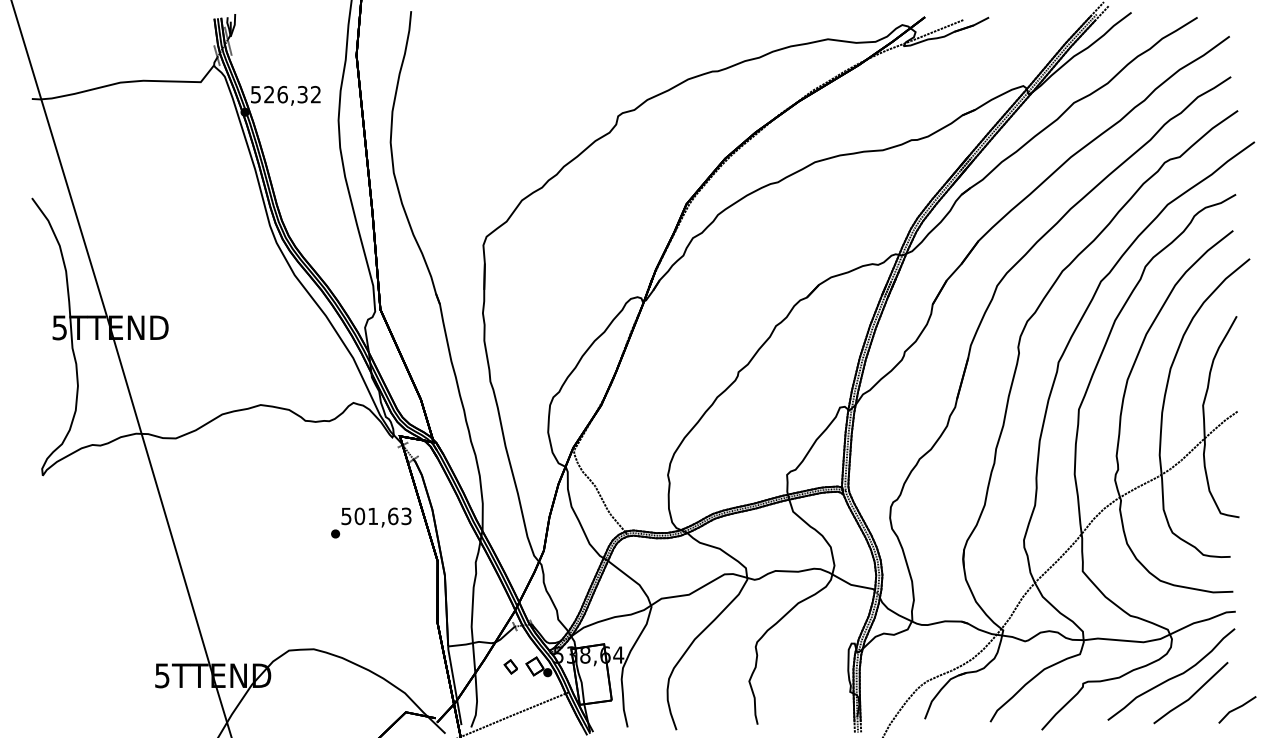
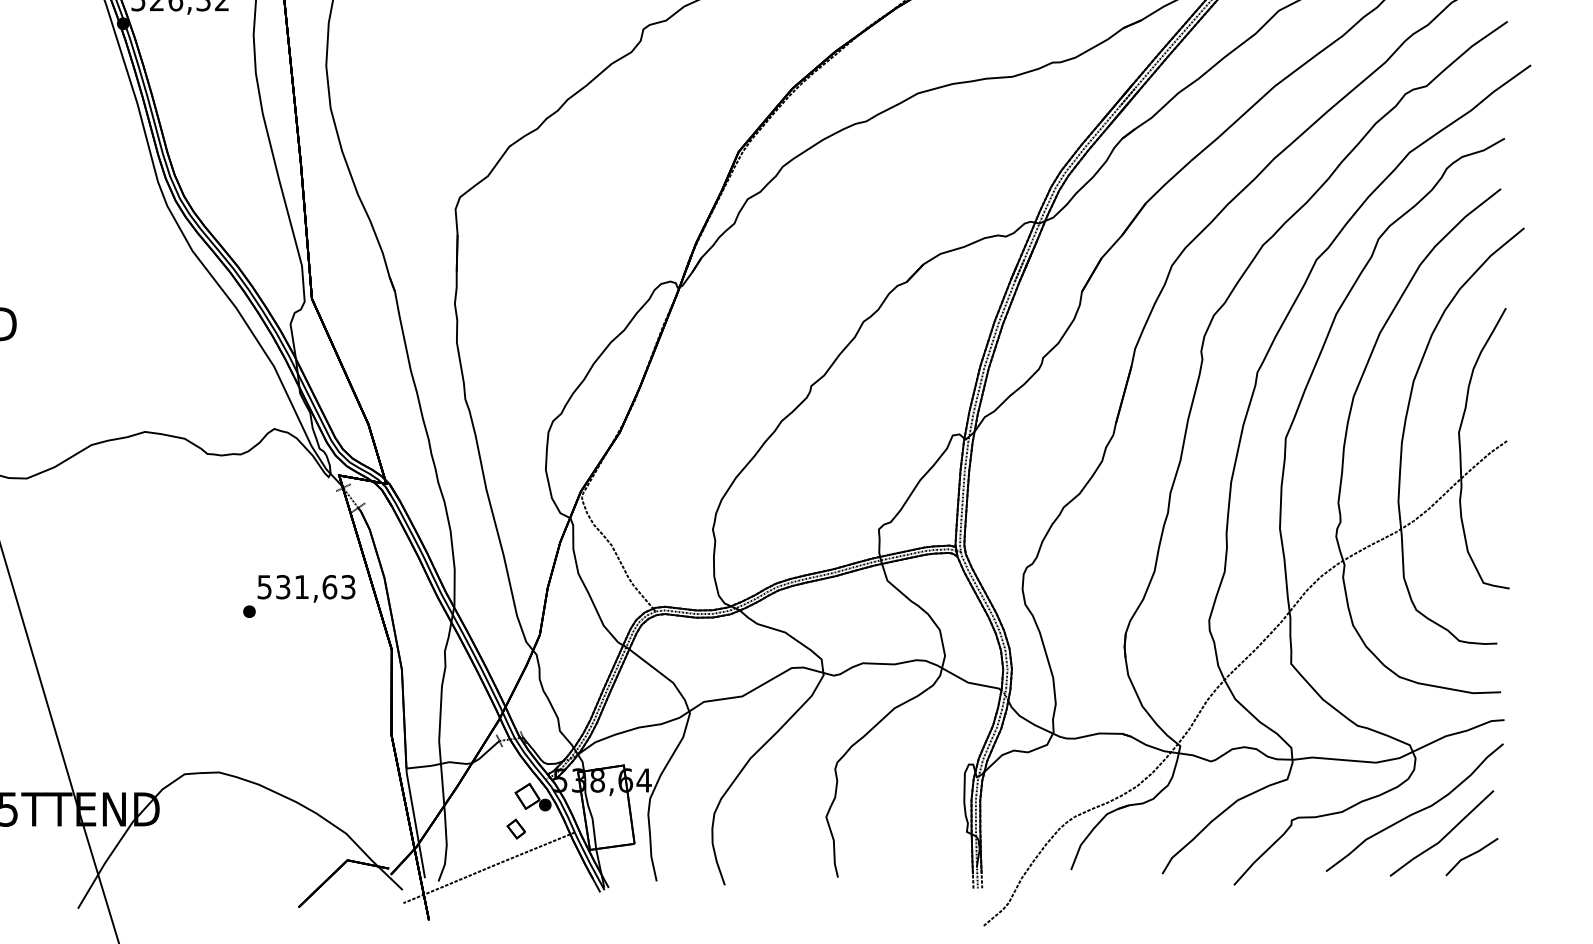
text: (359, 516) -> (282, 587), 501,63 -> 531,63
part: (510, 666) -> (515, 828), moved
line: (1237, 709) -> (1472, 856), moved

